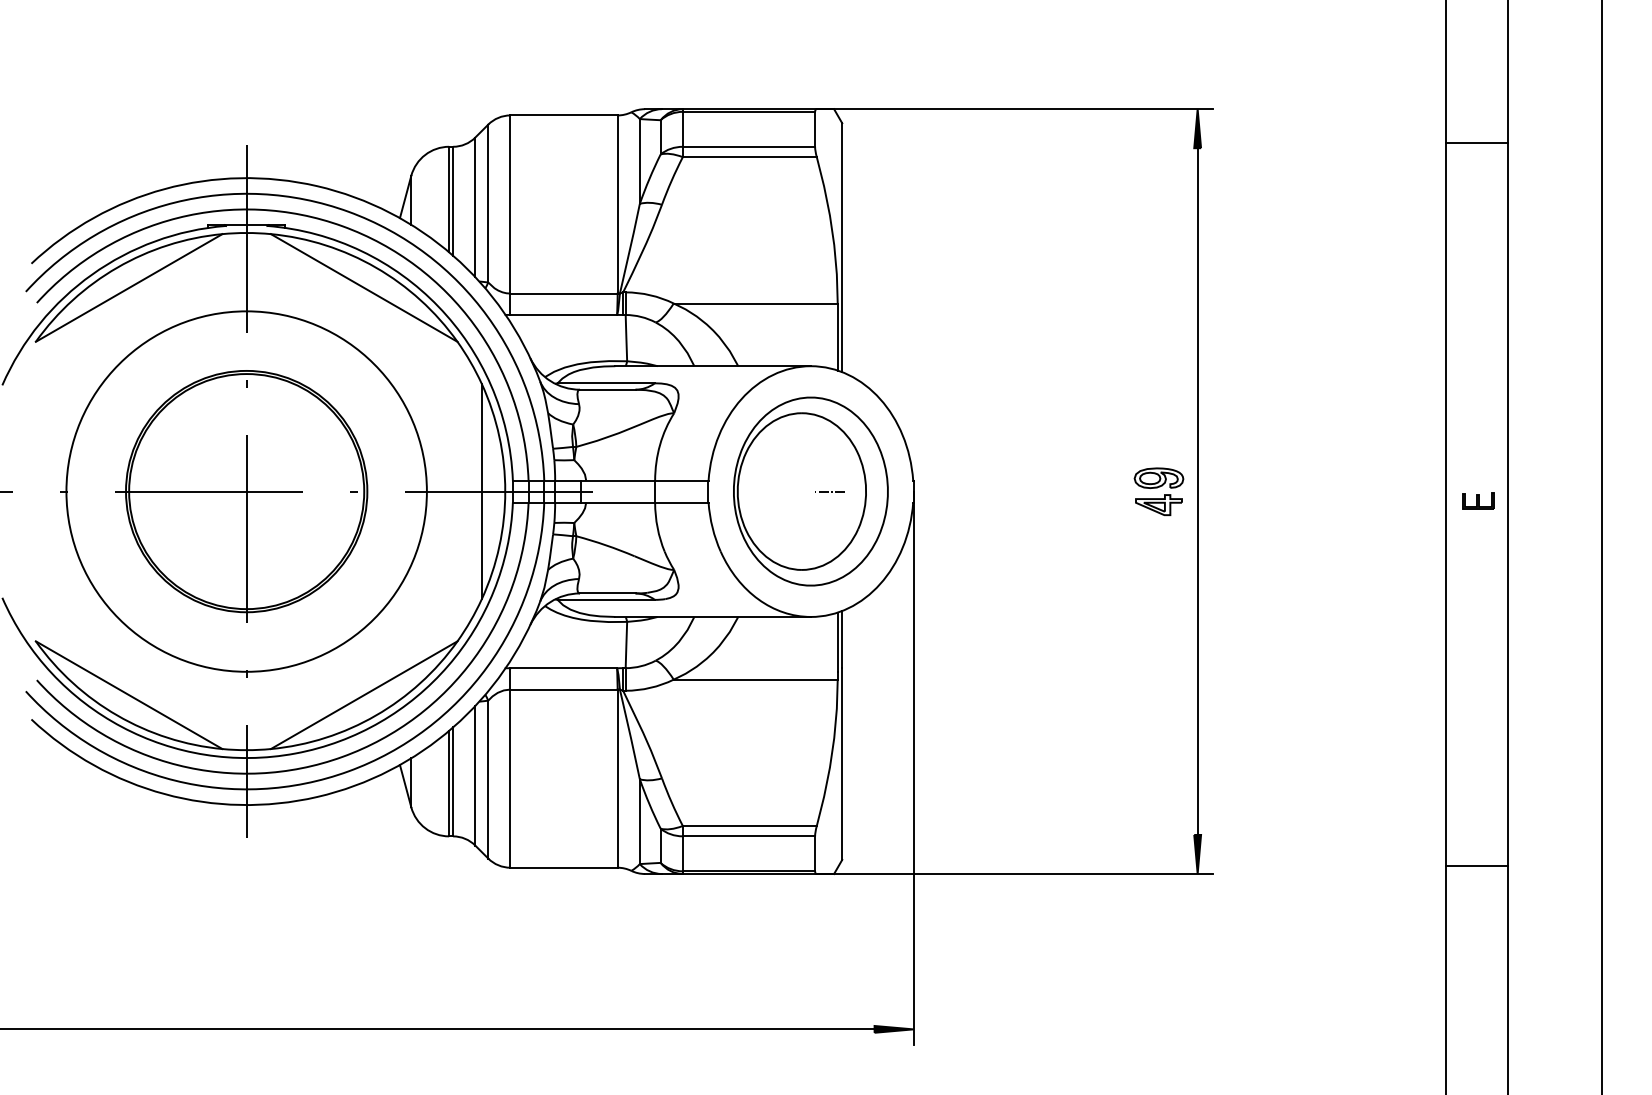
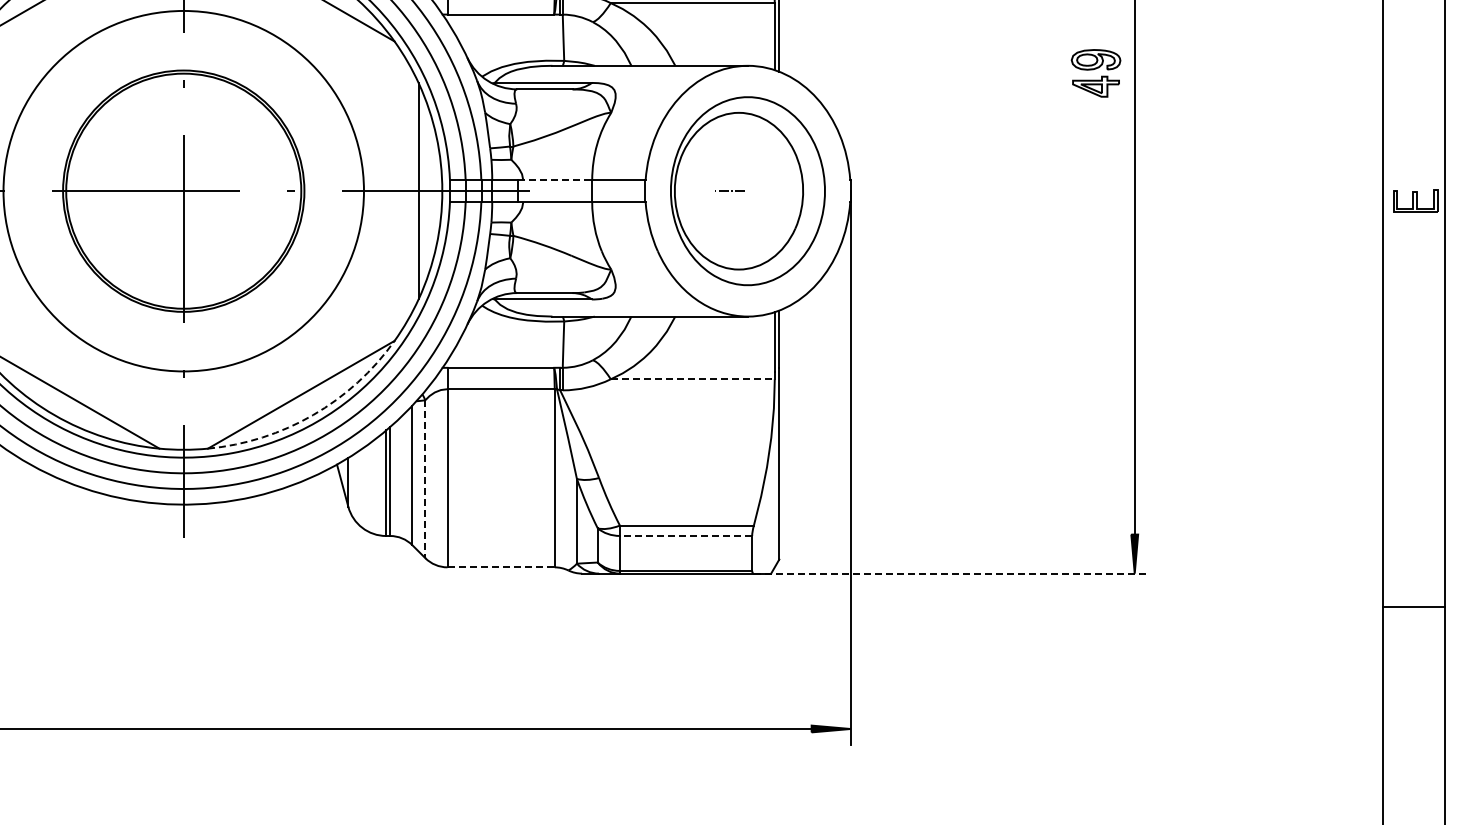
line: (618, 480) -> (555, 180), solid -> dashed
line: (828, 491) -> (728, 191), moved
part: (1158, 491) -> (1095, 73), moved
part: (1478, 500) -> (1415, 200), size x1.4
line: (755, 679) -> (692, 379), solid -> dashed
arc: (375, 715) -> (312, 415), solid -> dashed
line: (488, 779) -> (425, 479), solid -> dashed
line: (748, 836) -> (685, 536), solid -> dashed
line: (1476, 866) -> (1413, 607), moved
line: (564, 867) -> (501, 567), solid -> dashed
line: (1015, 874) -> (952, 574), solid -> dashed

